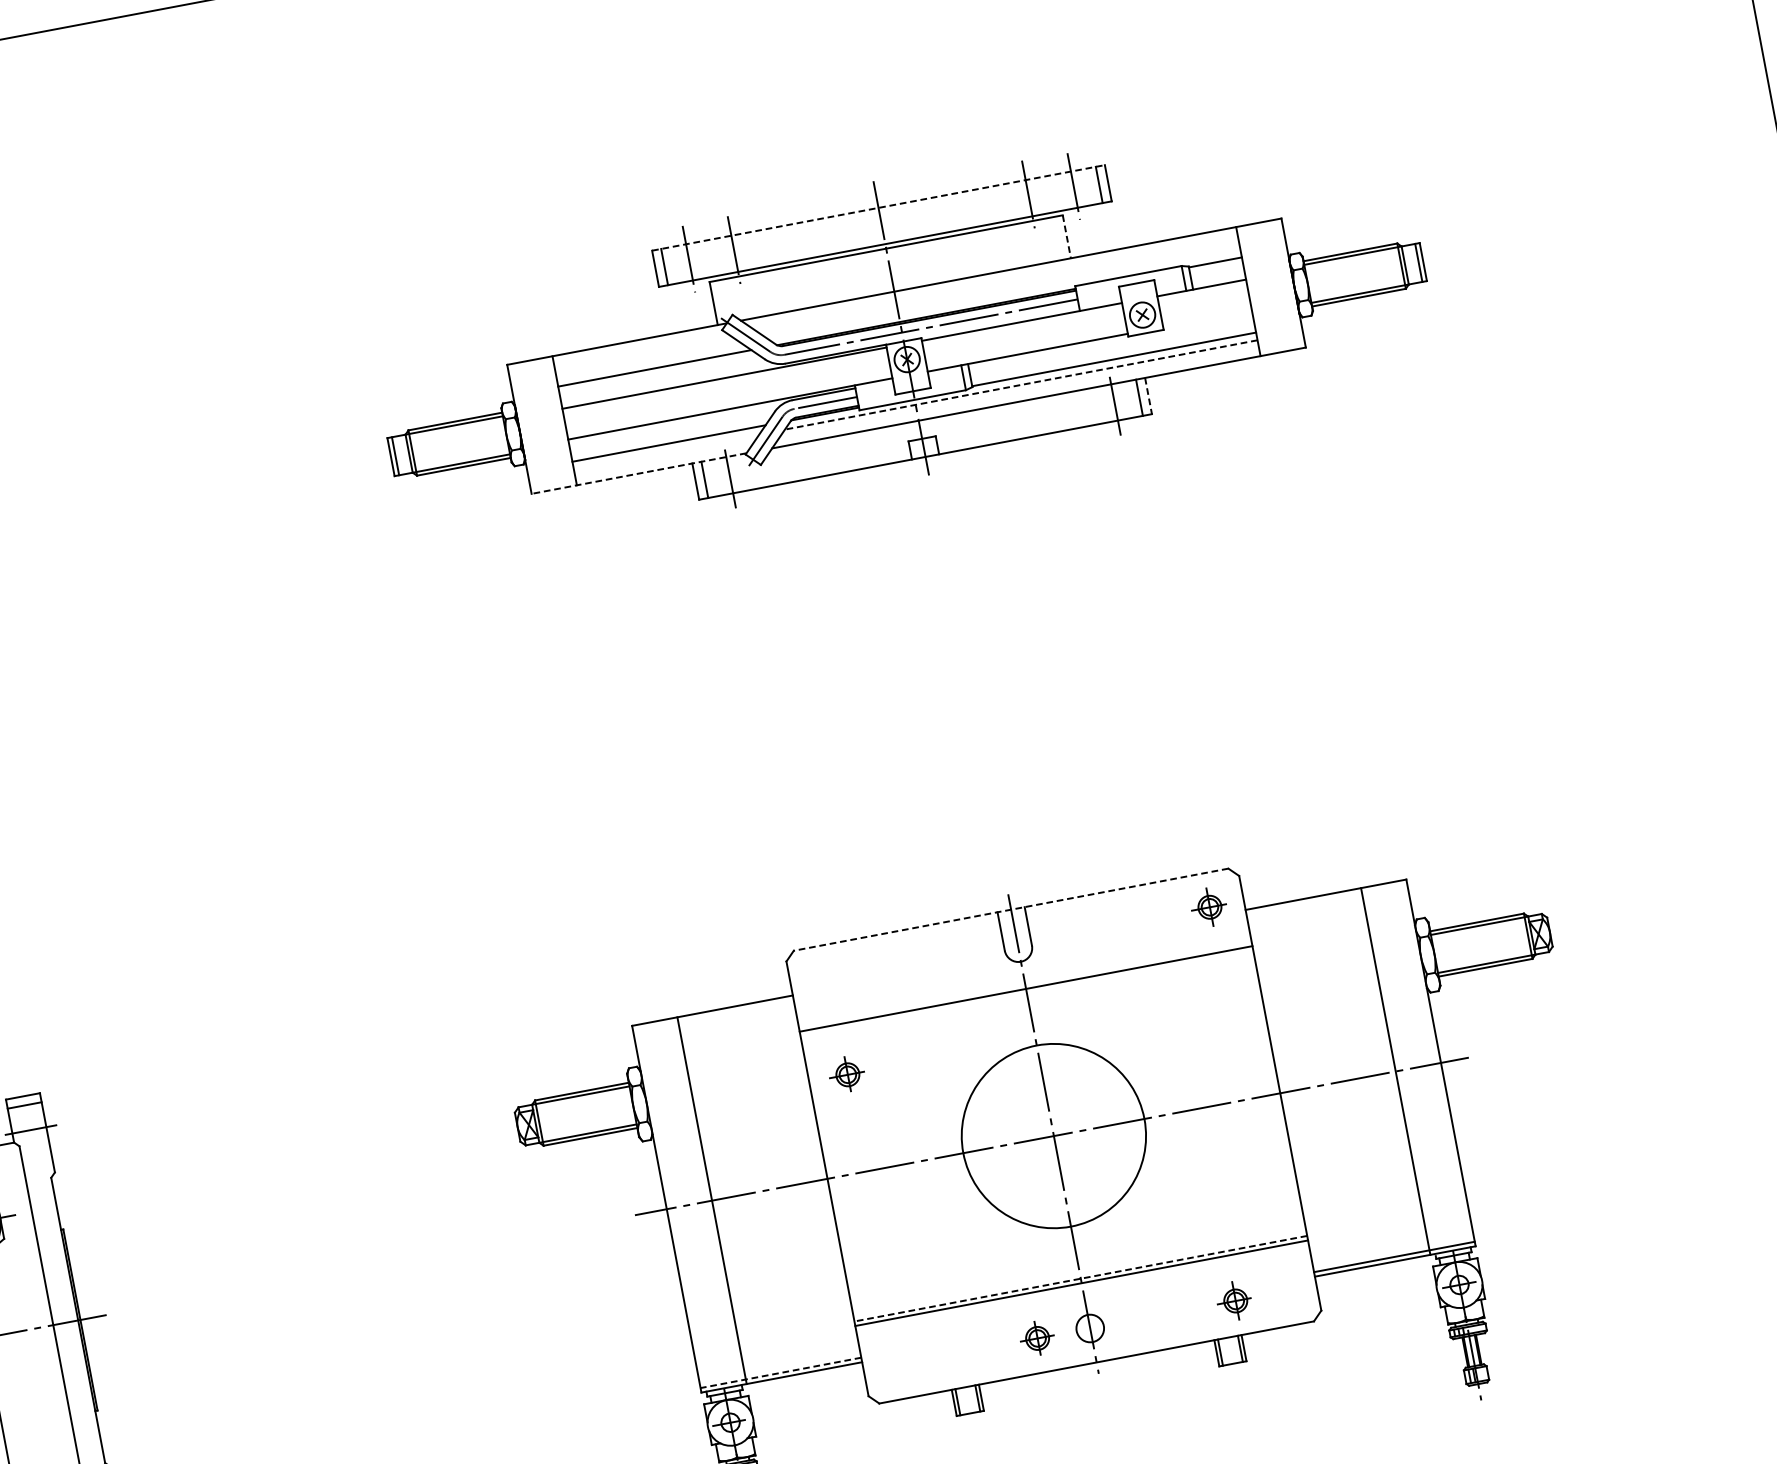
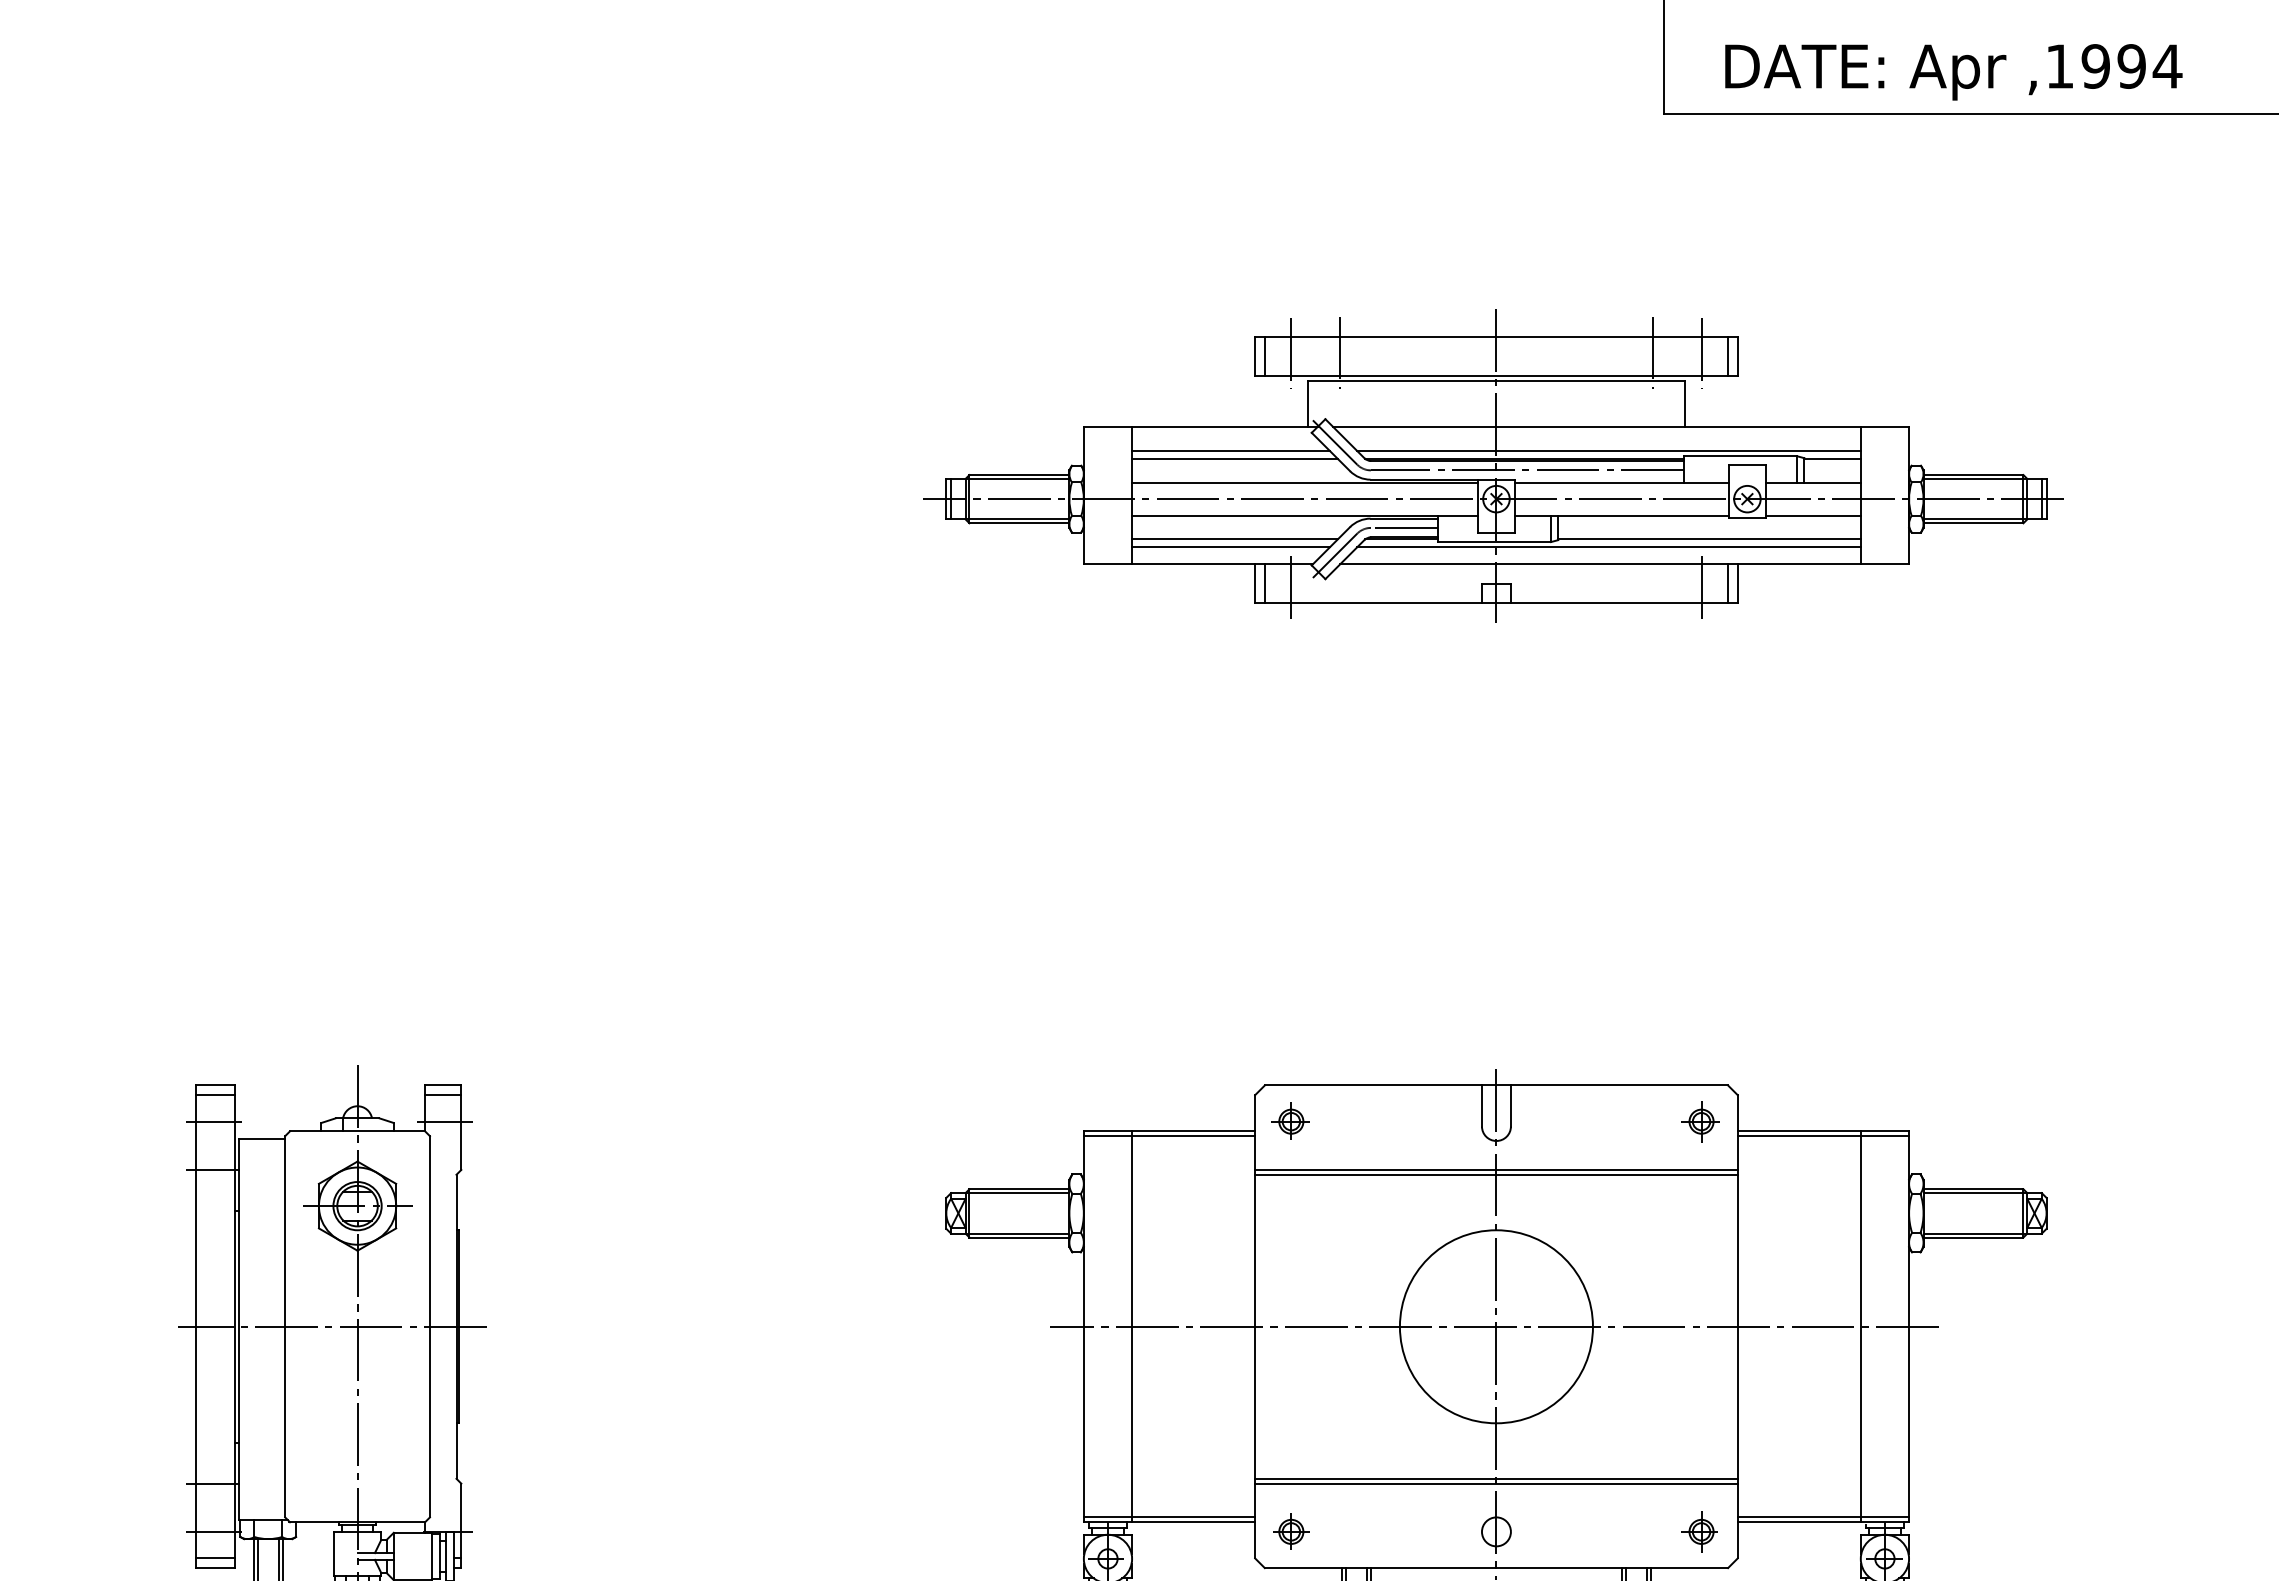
line: (878, 207) -> (1496, 337), dashed -> solid
line: (1066, 236) -> (1684, 403), dashed -> solid
line: (1003, 294) -> (1608, 450), added
line: (1207, 318) -> (1813, 515), added
line: (903, 360) -> (1492, 499), added
line: (649, 361) -> (1230, 450), added
line: (1020, 385) -> (1608, 547), dashed -> solid
line: (1148, 396) -> (1737, 584), dashed -> solid
line: (666, 452) -> (1230, 547), added
line: (639, 473) -> (1198, 564), dashed -> solid
line: (1326, 899) -> (1823, 1136), added
line: (1011, 909) -> (1496, 1085), dashed -> solid
line: (1026, 993) -> (1496, 1174), added
line: (713, 1015) -> (1169, 1136), added
part: (846, 1073) -> (1290, 1120), moved
line: (1079, 1278) -> (1495, 1478), dashed -> solid
part: (1233, 1301) -> (1699, 1531), moved
part: (1037, 1338) -> (1291, 1531), moved
line: (780, 1372) -> (1169, 1517), dashed -> solid

